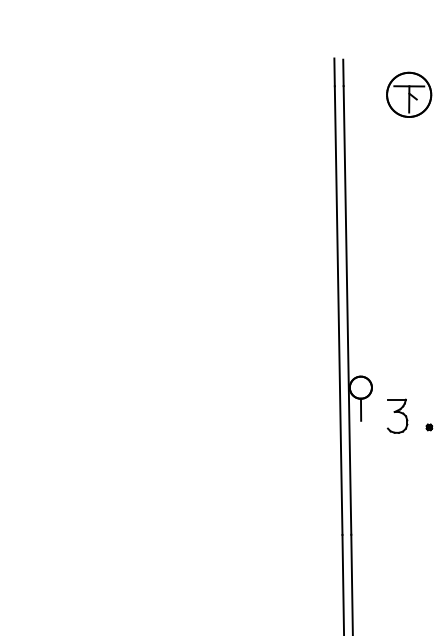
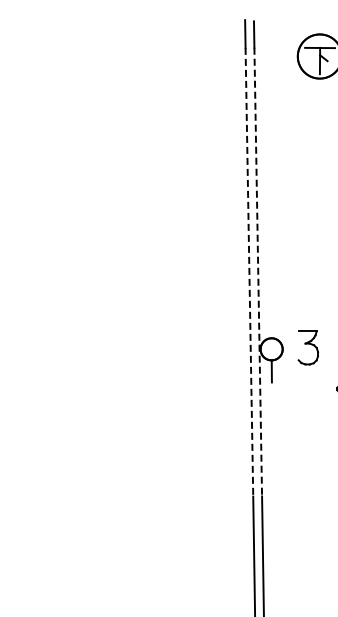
line: (347, 310) -> (258, 272), solid -> dashed
line: (338, 311) -> (249, 273), solid -> dashed
part: (397, 415) -> (308, 347), moved

